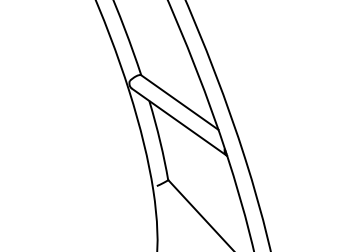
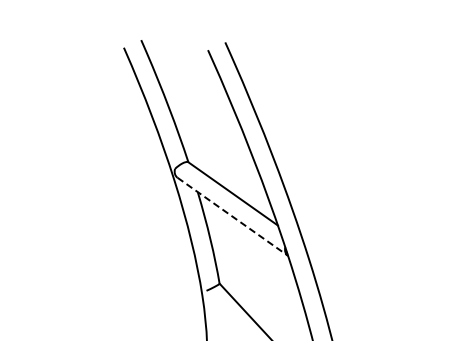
line: (179, 122) -> (232, 216), solid -> dashed

